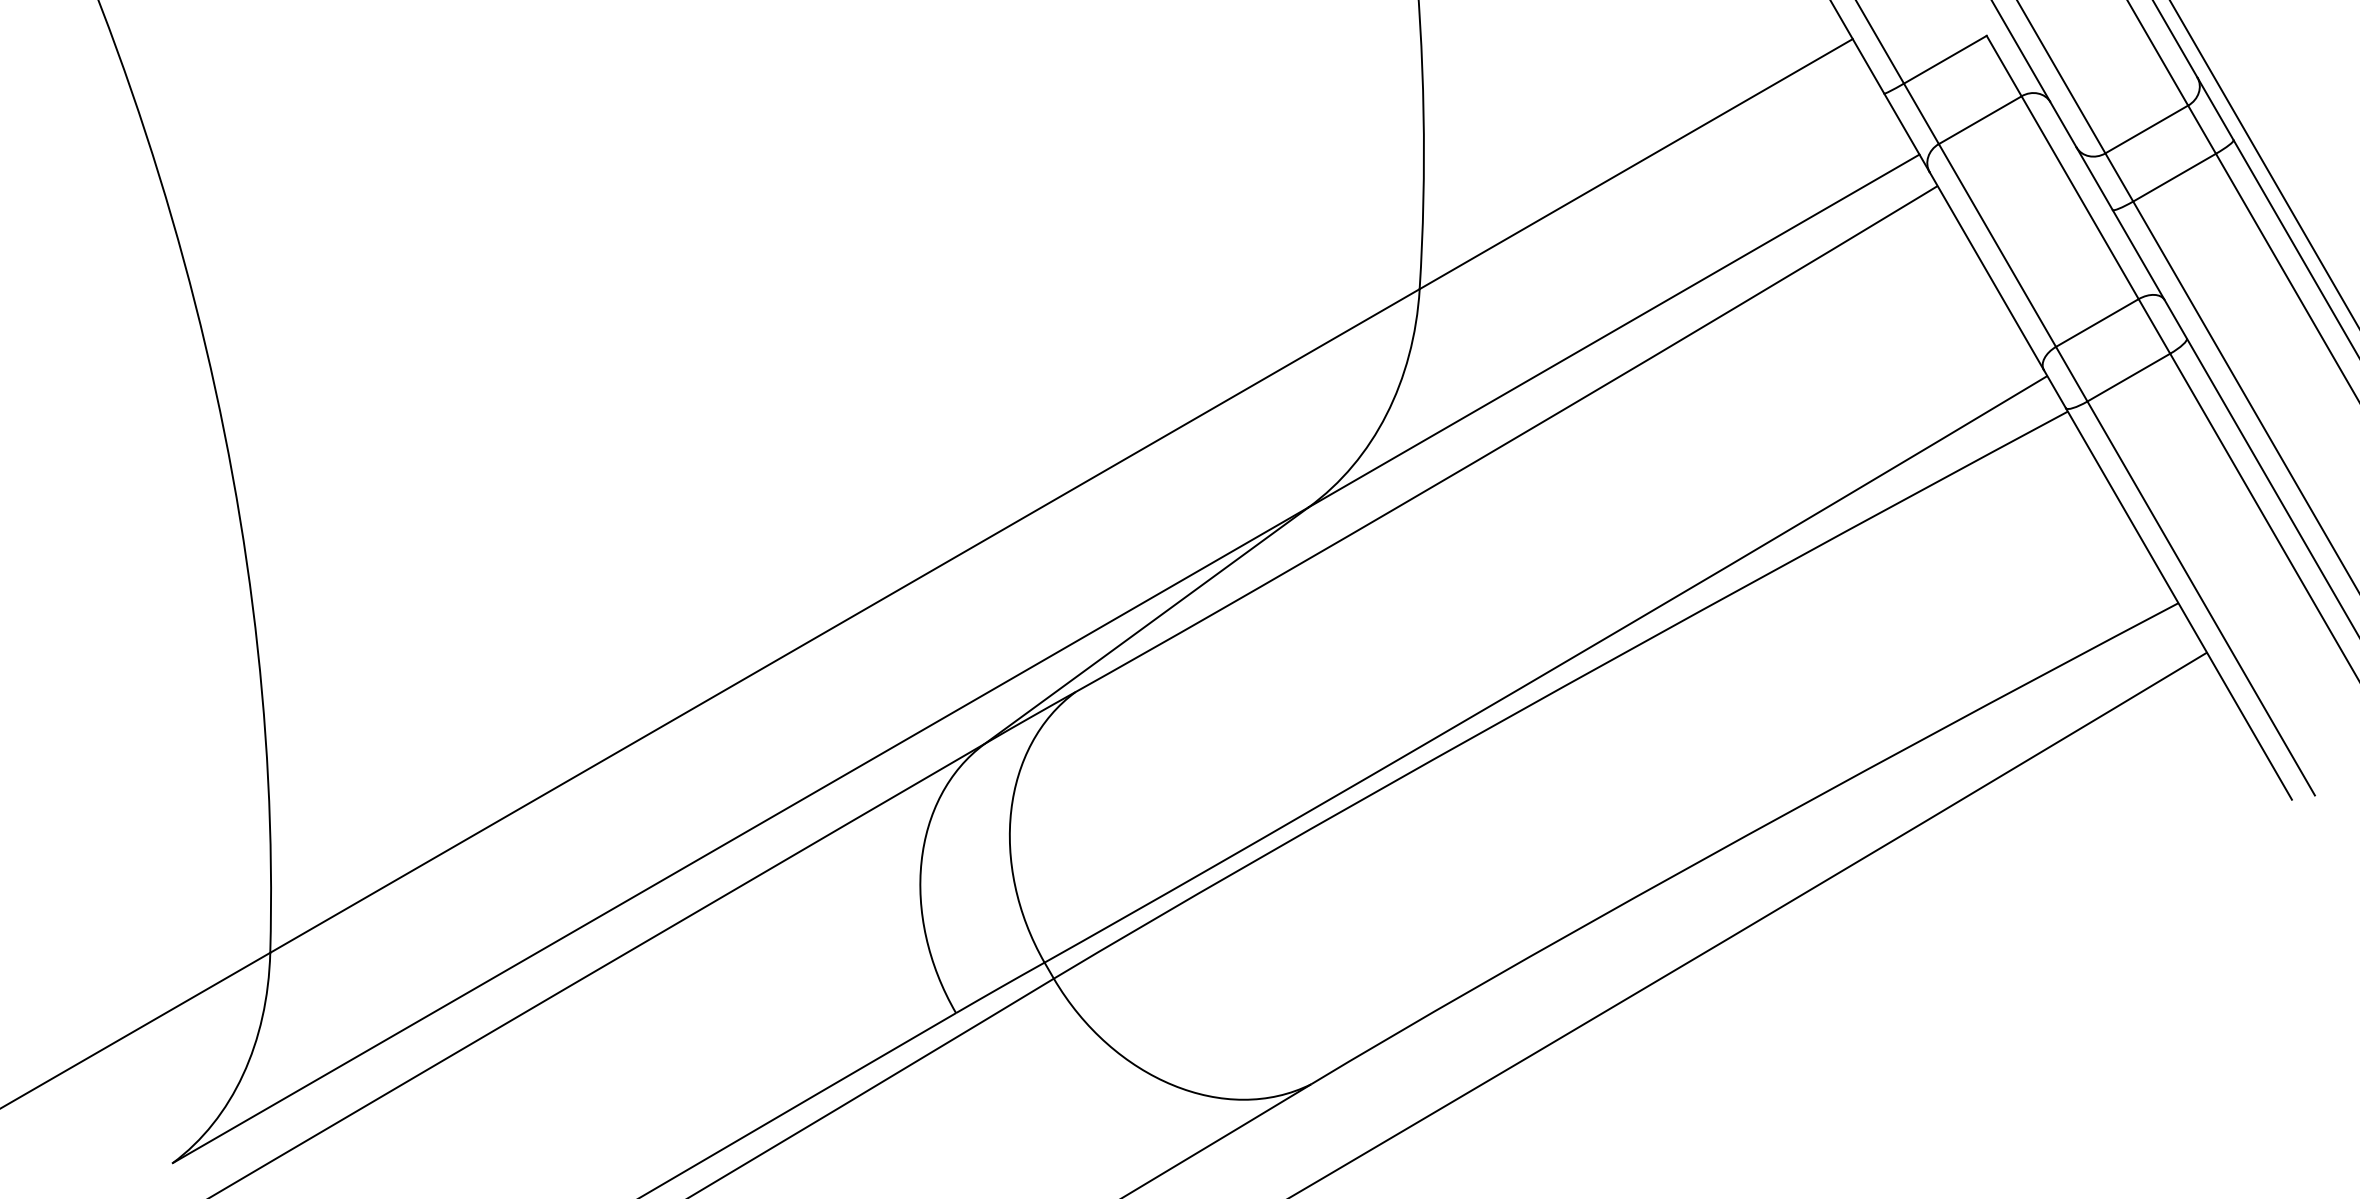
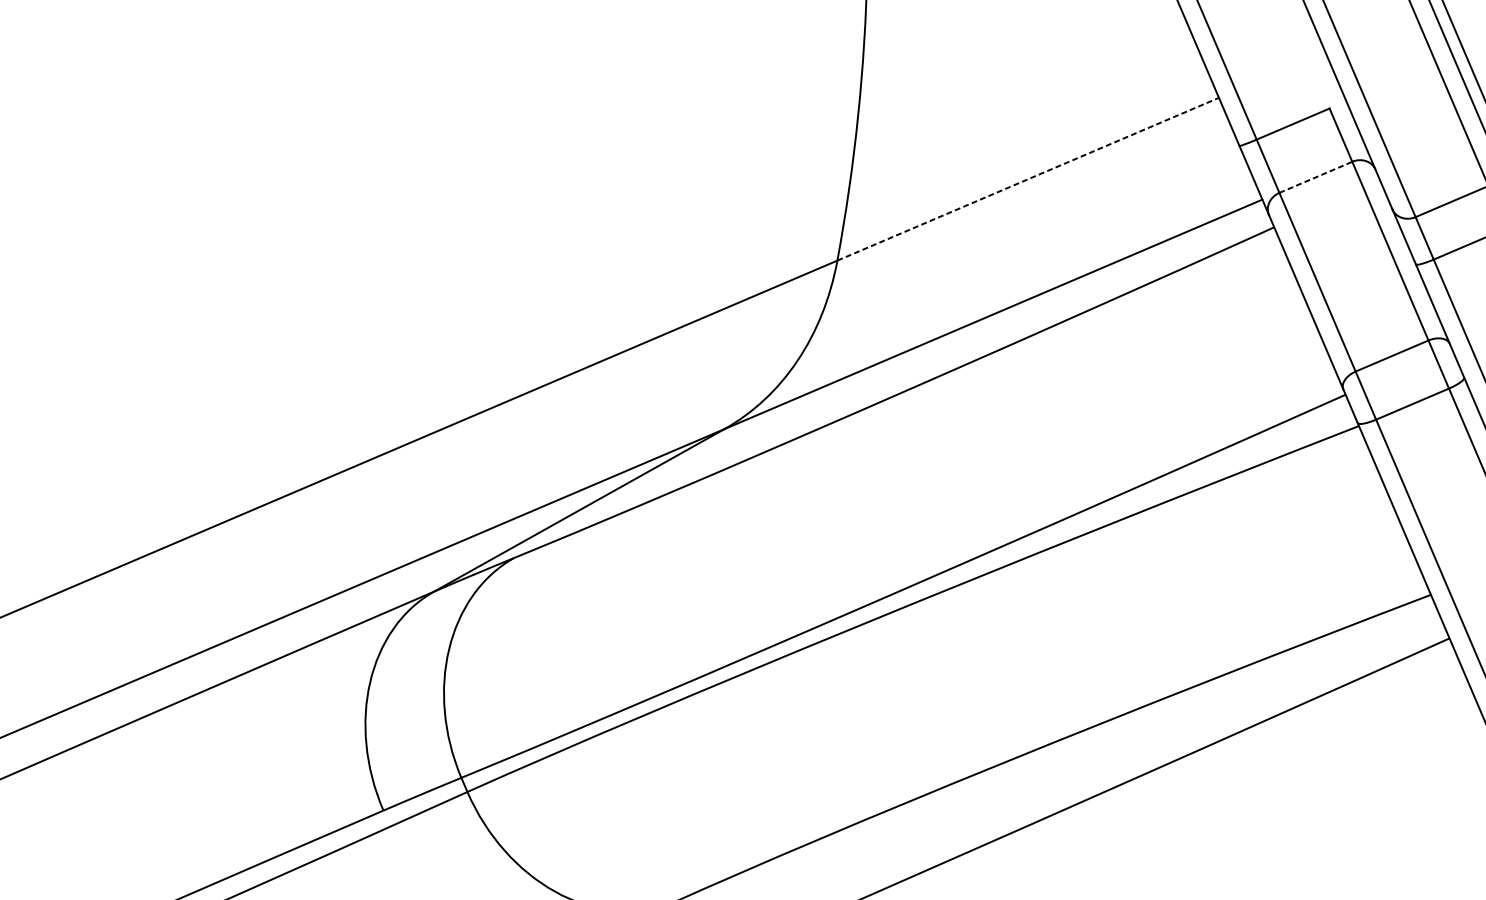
line: (1980, 120) -> (1316, 177), solid -> dashed
line: (1636, 163) -> (1028, 178), solid -> dashed

